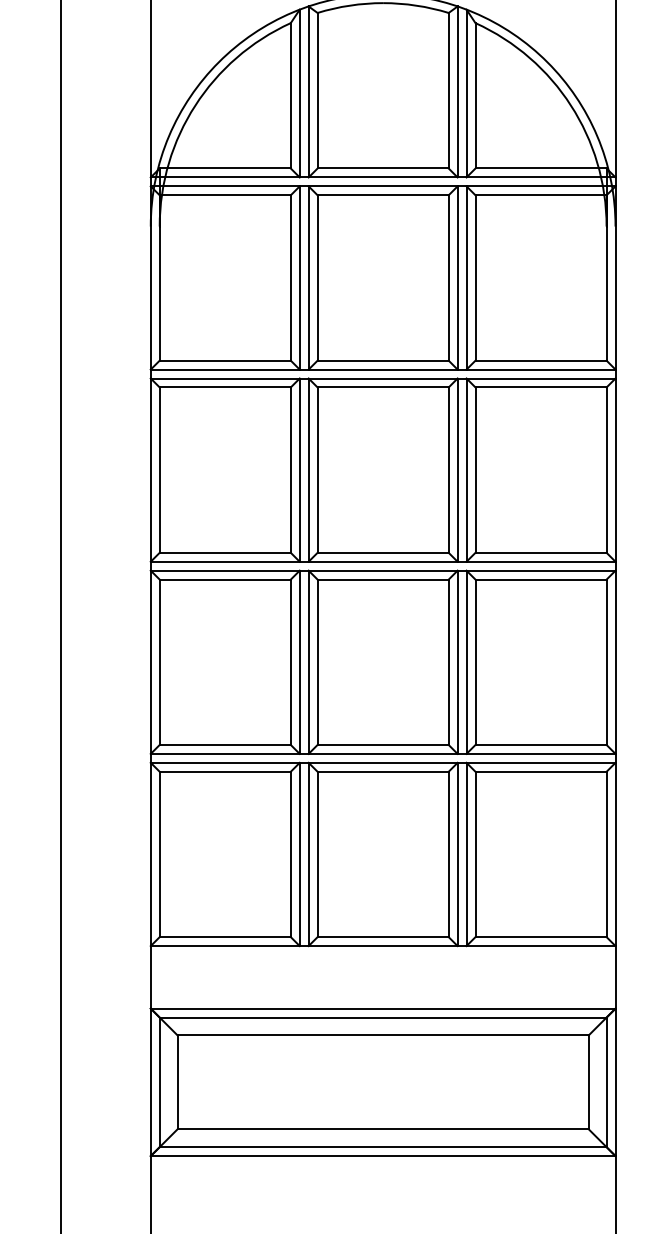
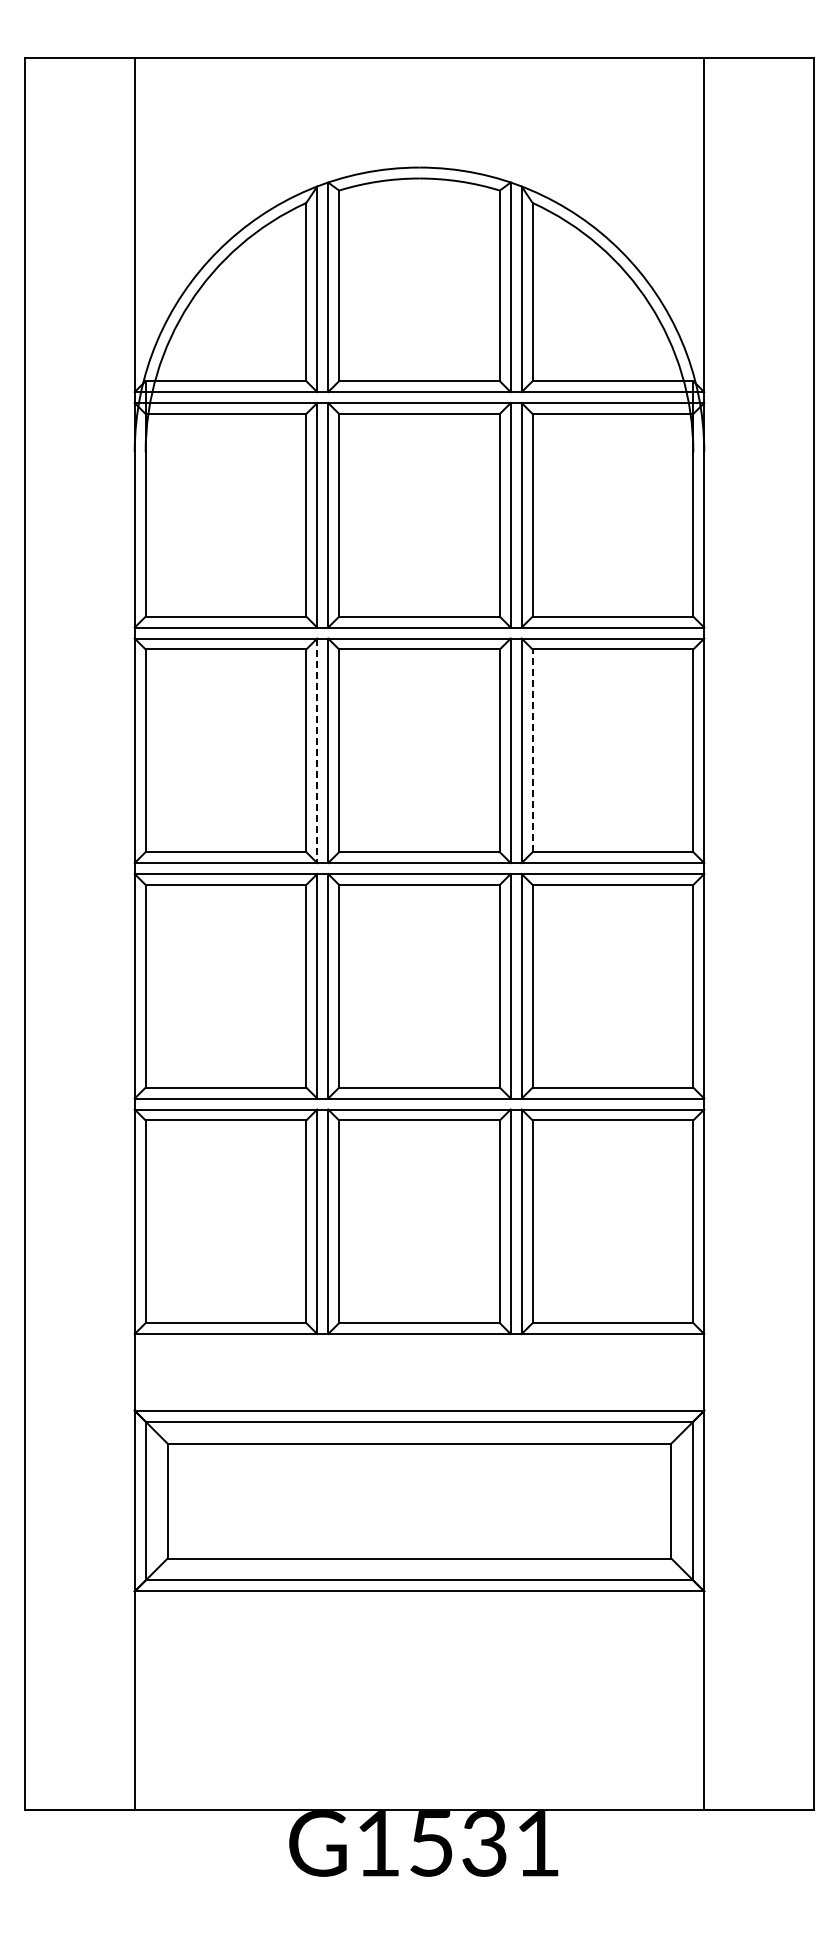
line: (475, 469) -> (532, 750), solid -> dashed
line: (299, 470) -> (317, 751), solid -> dashed

